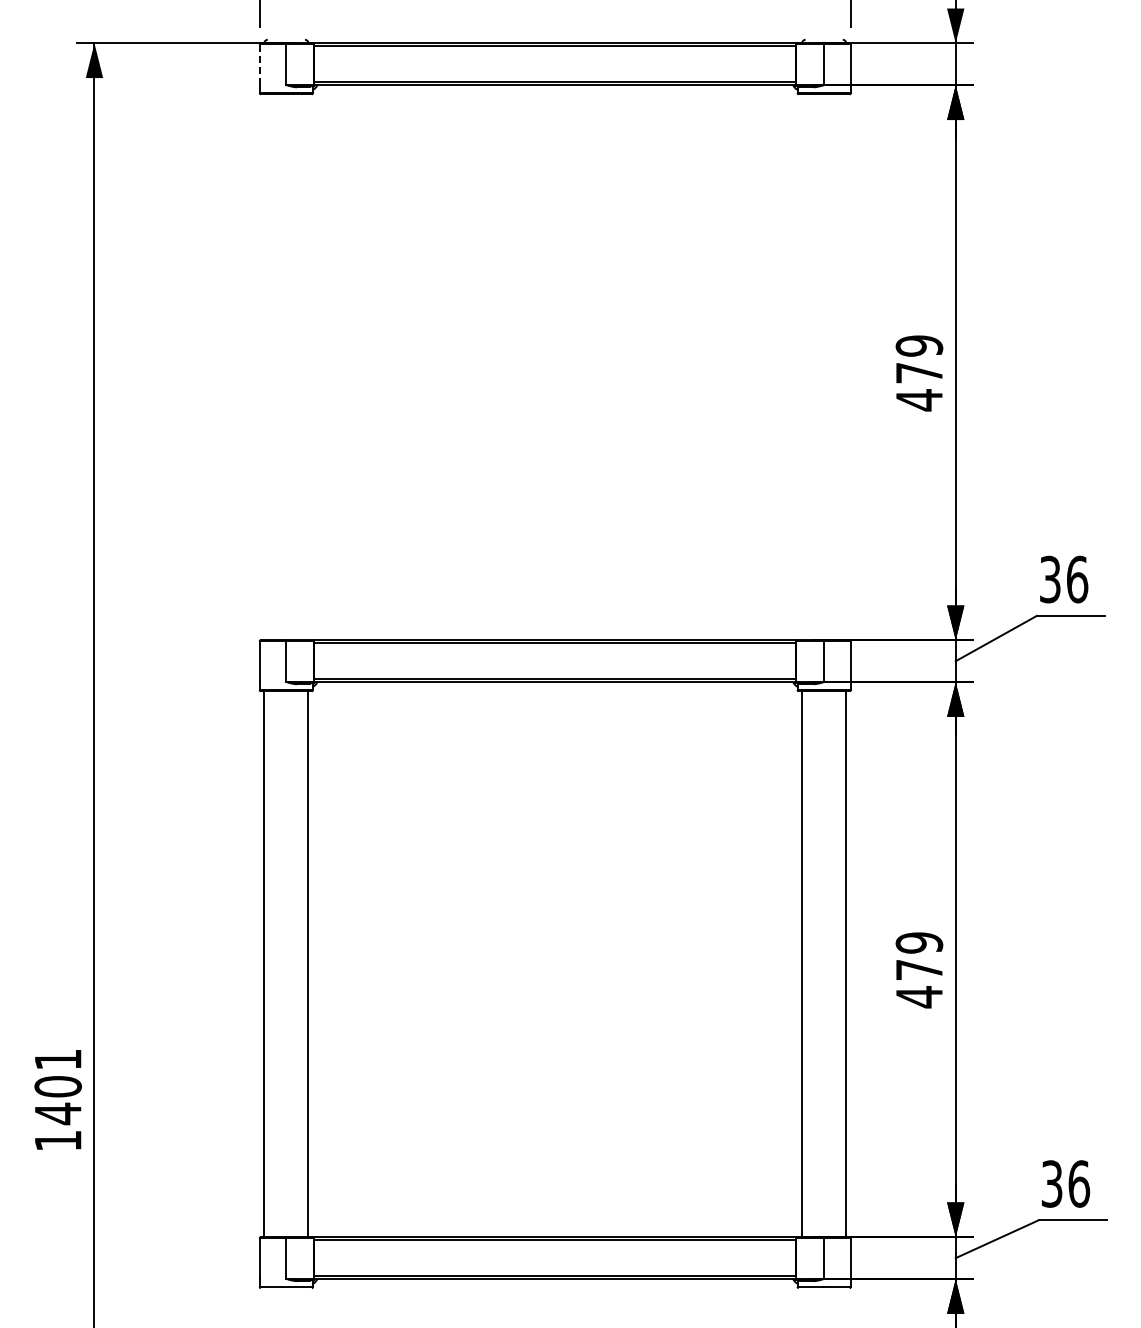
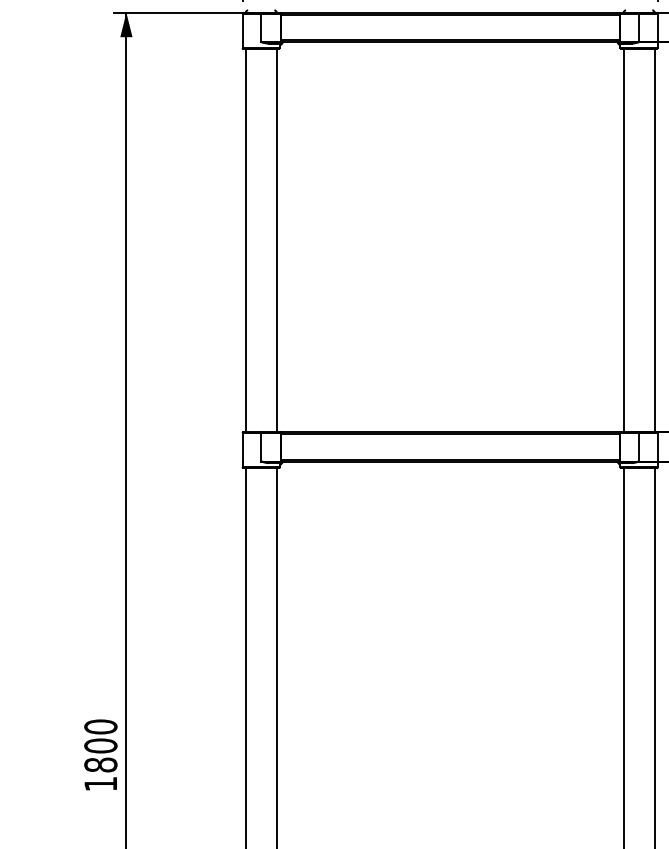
line: (259, 64) -> (242, 27), dashed -> solid
line: (264, 367) -> (245, 240), added
line: (308, 367) -> (276, 240), added
line: (802, 367) -> (623, 240), added
line: (846, 367) -> (654, 240), added
text: (57, 1087) -> (100, 746), 1401 -> 1800

